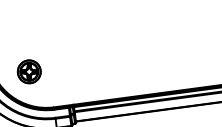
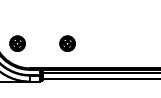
part: (106, 61) -> (67, 43), added

